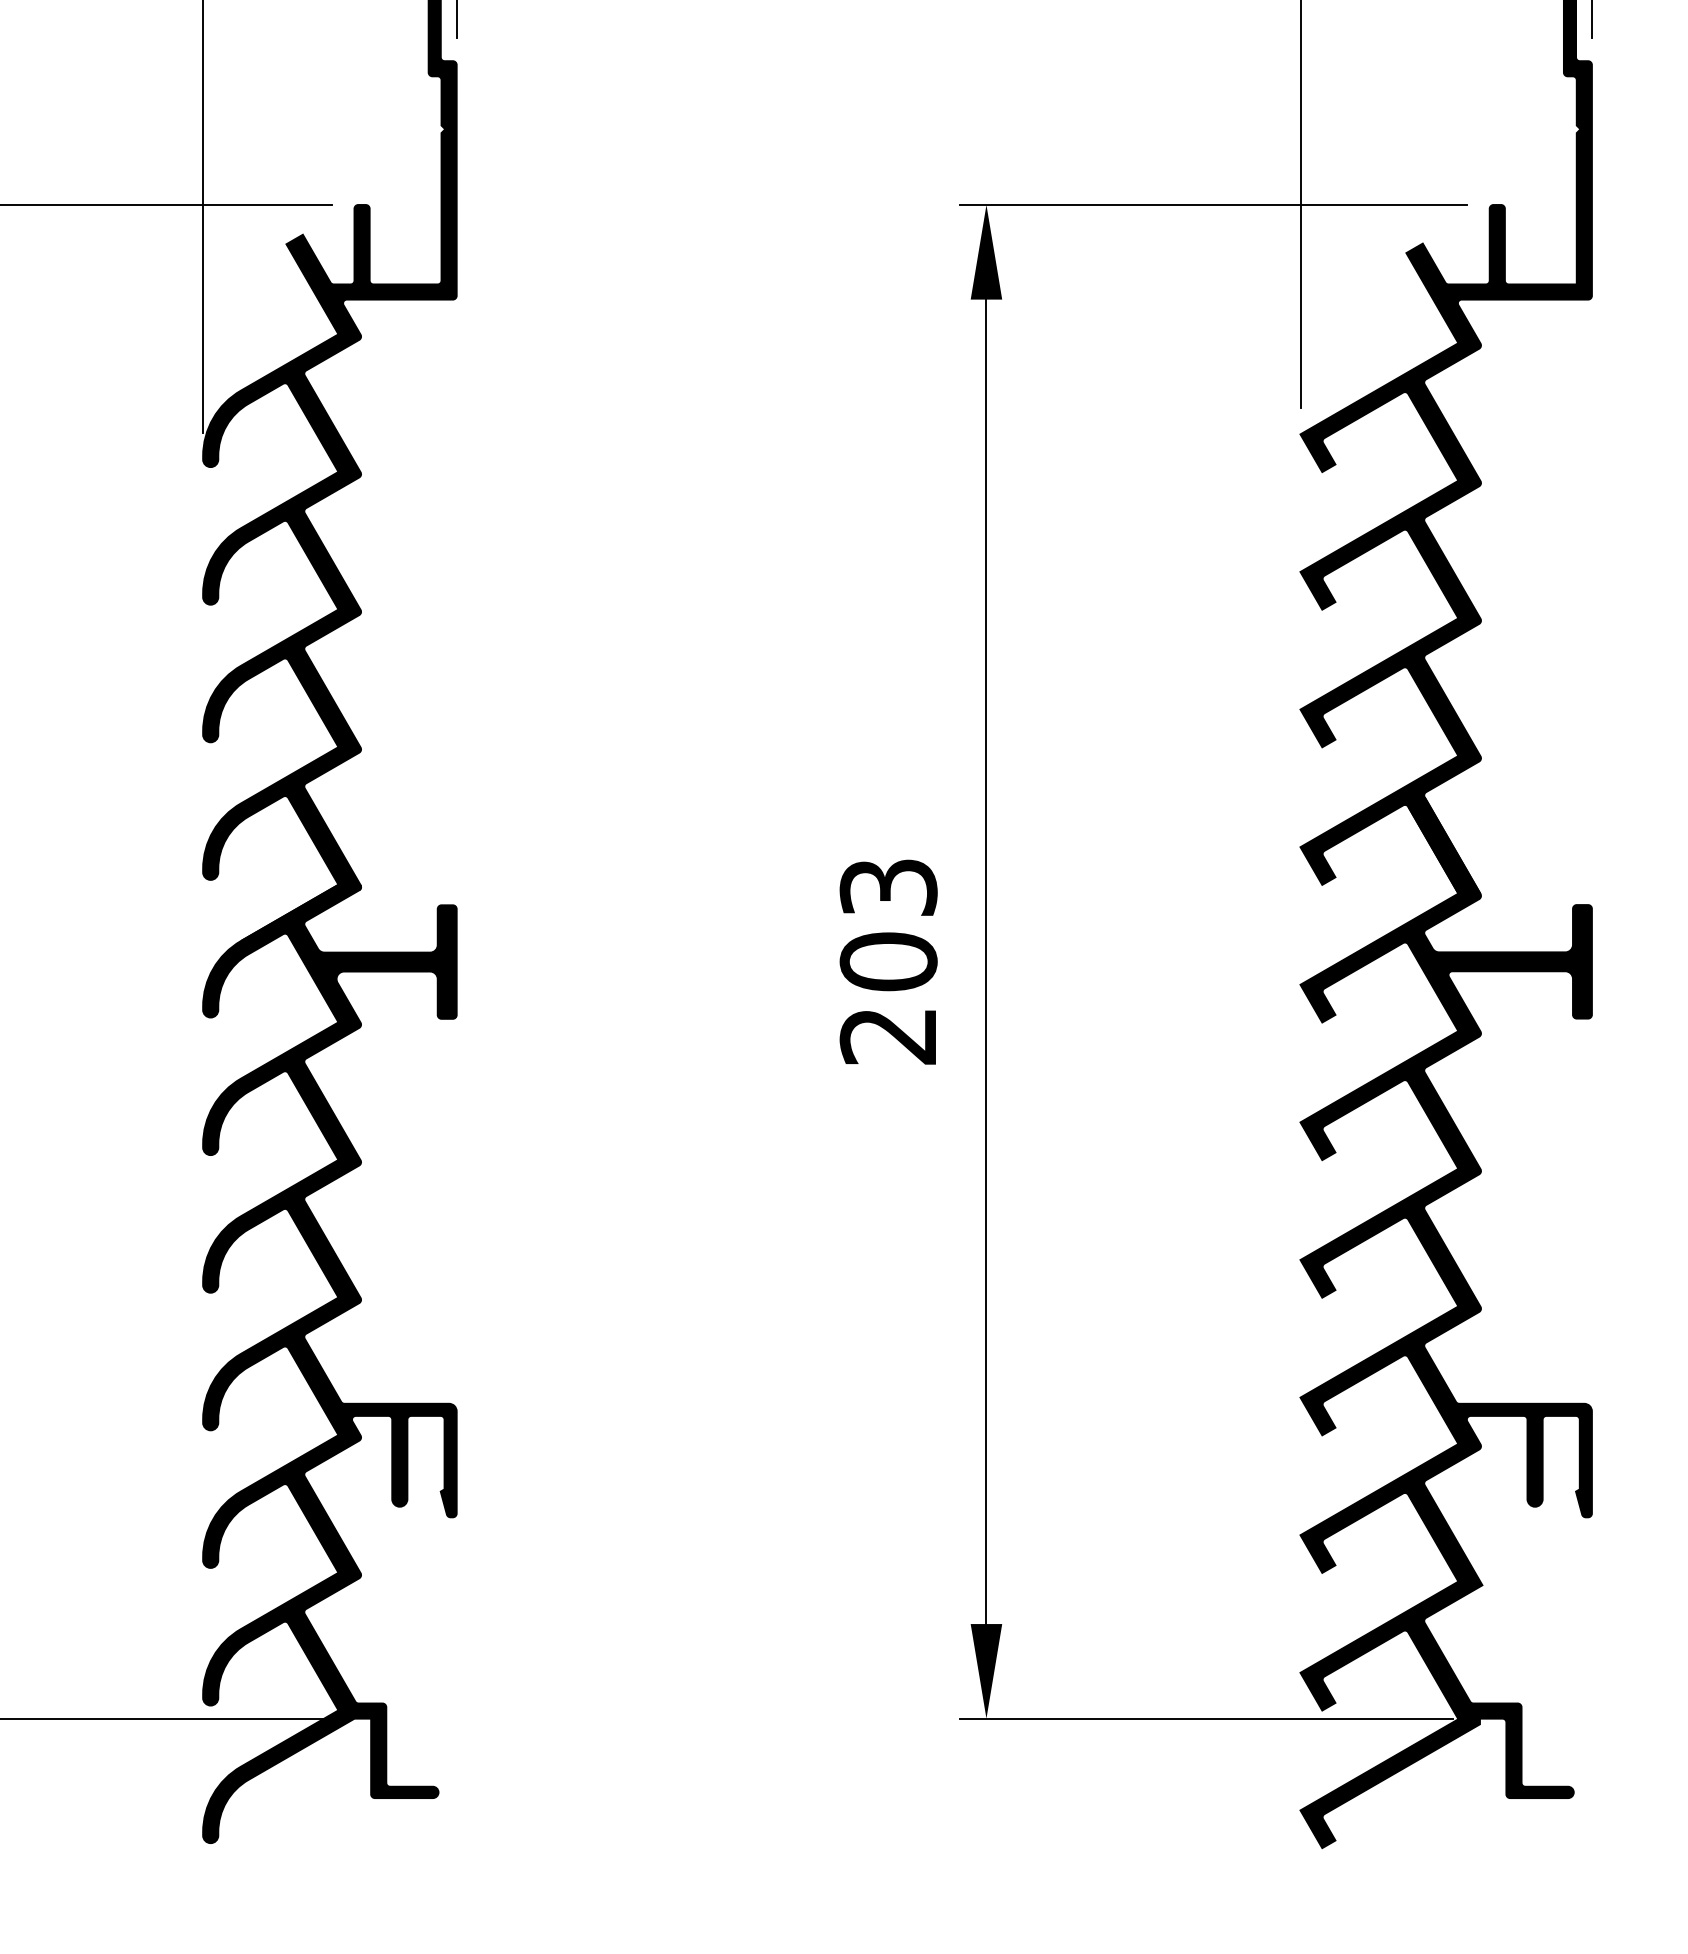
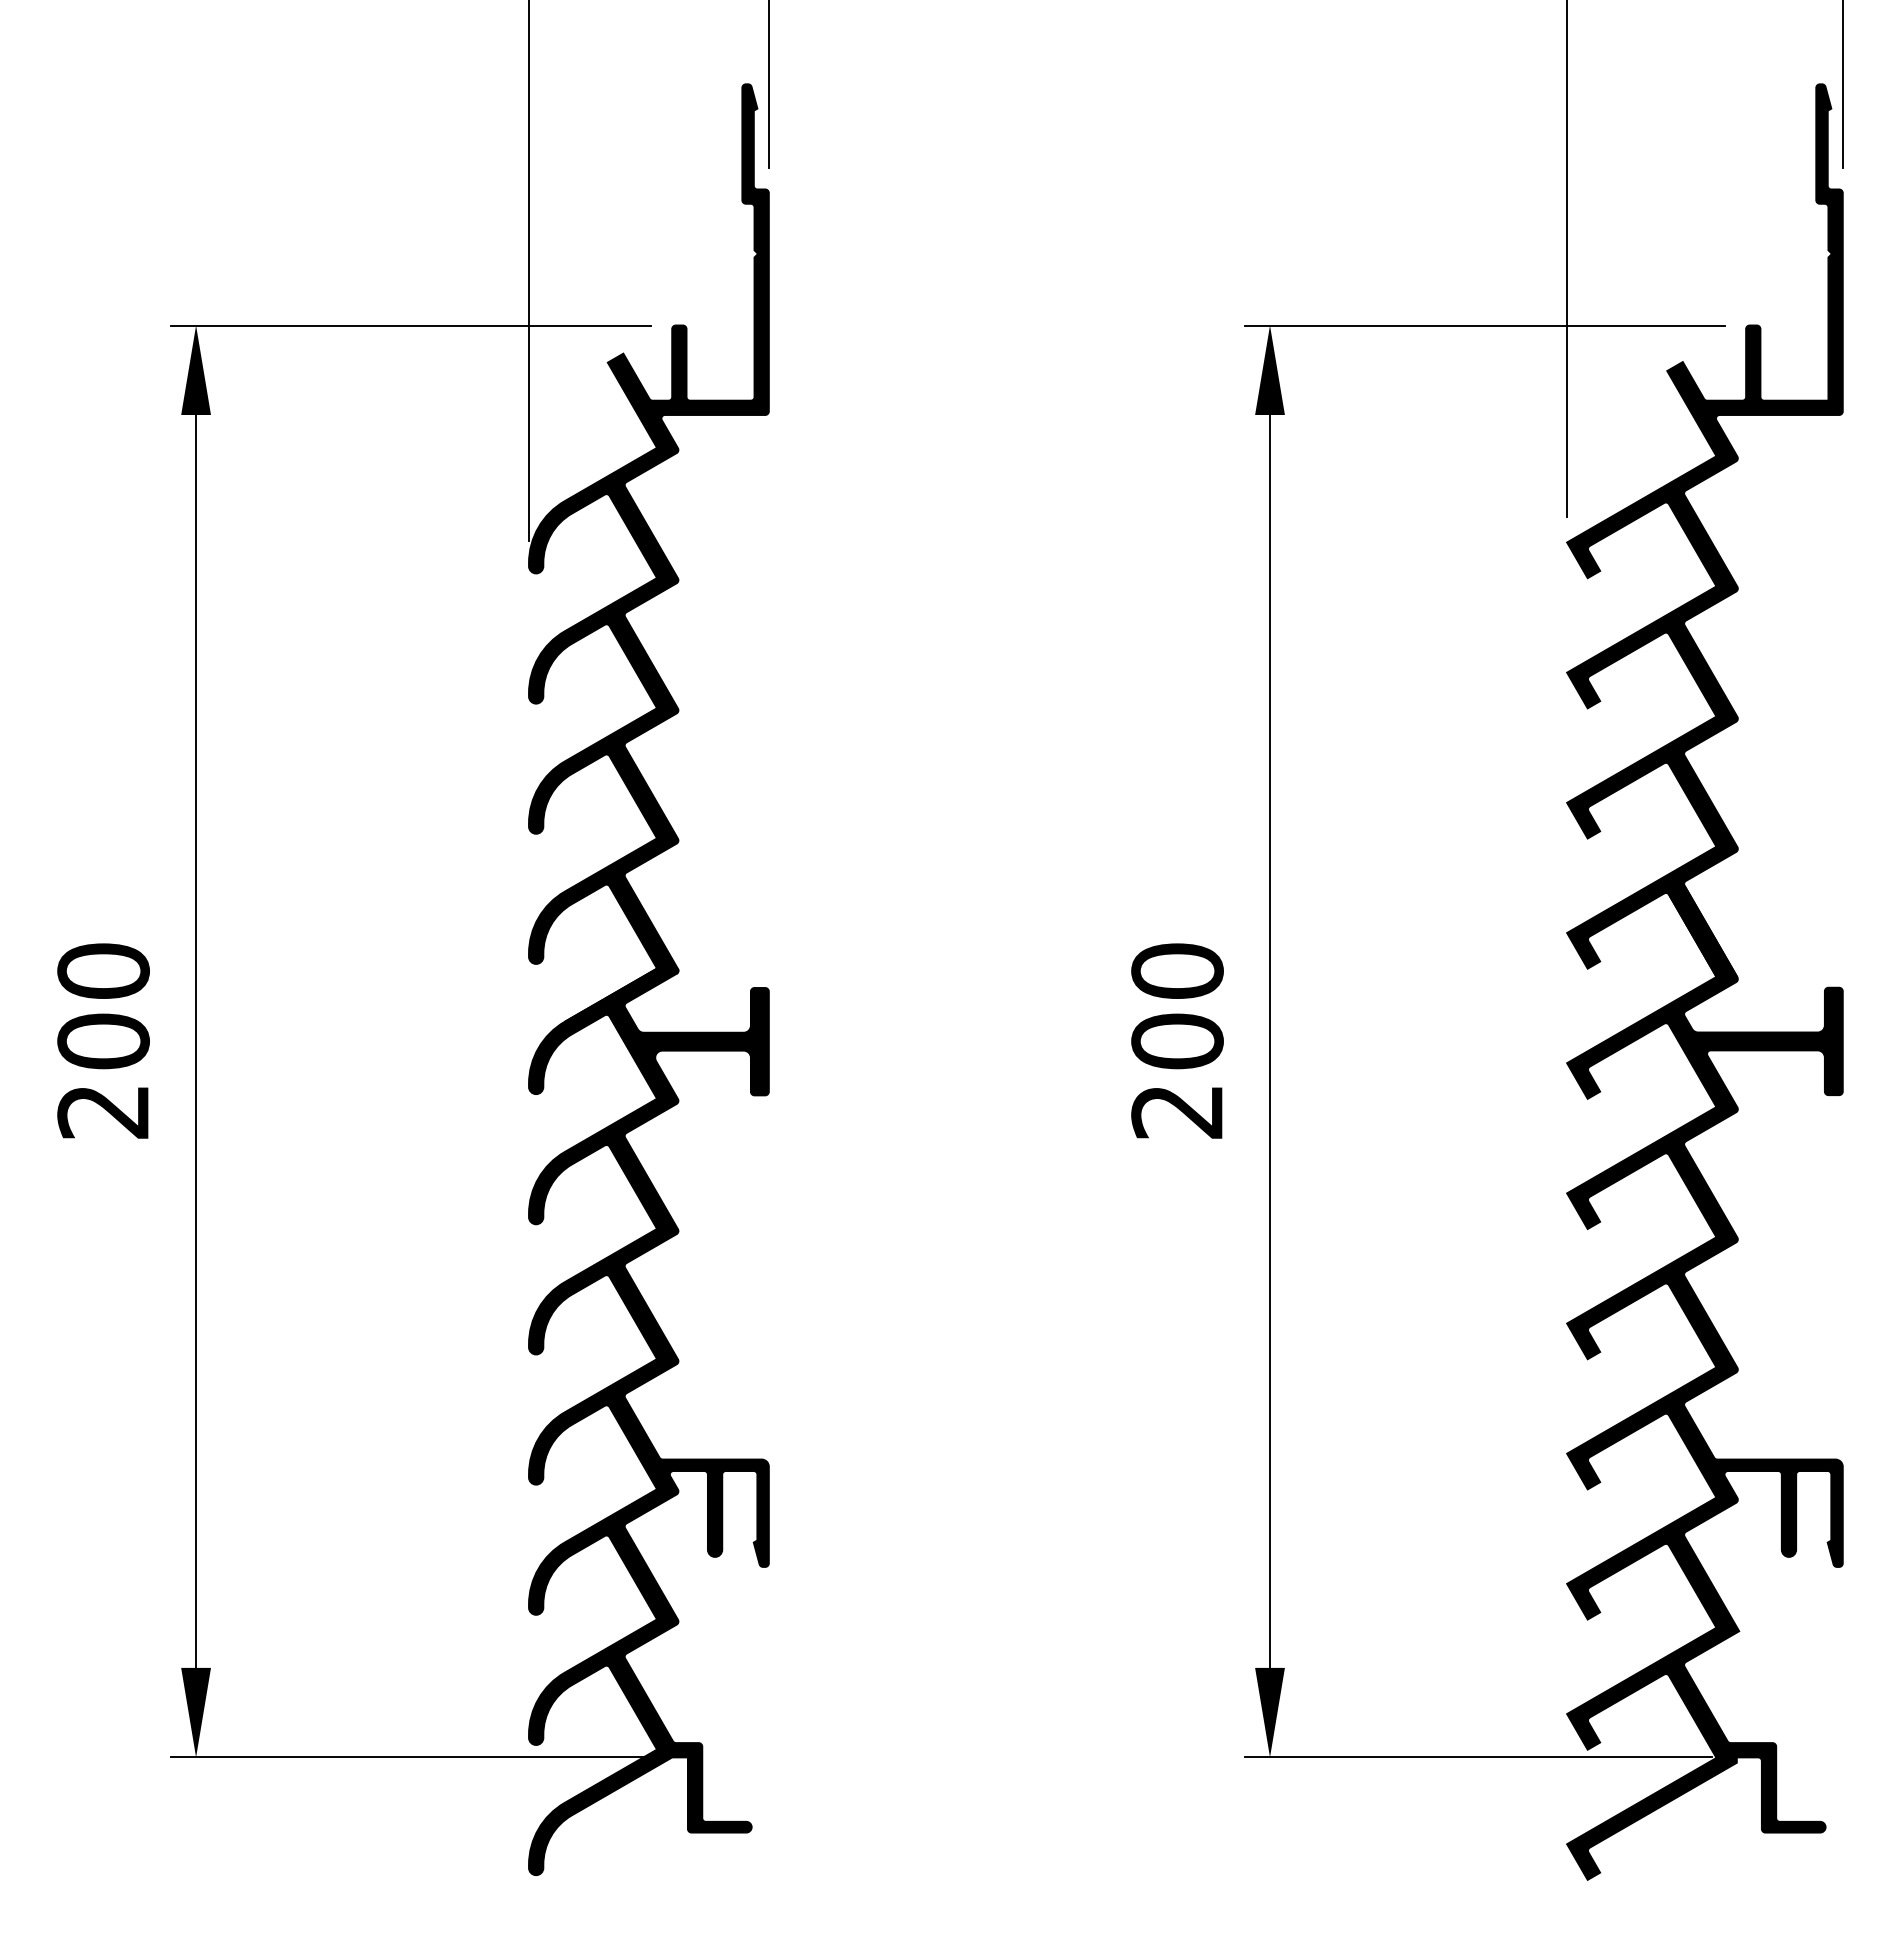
text: (888, 886) -> (1177, 970), 203 -> 200

